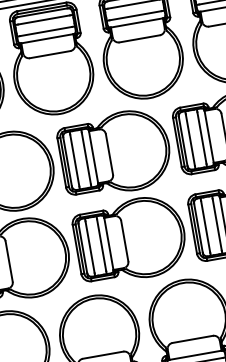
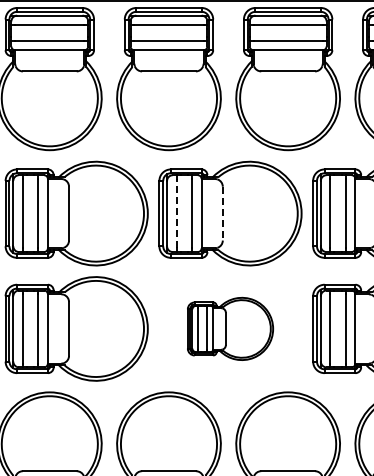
line: (109, 154) -> (222, 213), solid -> dashed
line: (74, 160) -> (176, 213), solid -> dashed
part: (130, 239) -> (230, 328), size x0.6

